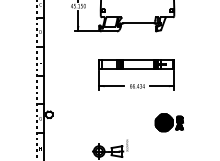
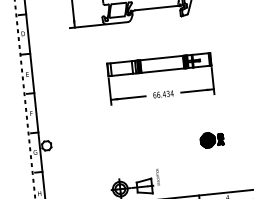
part: (168, 122) -> (211, 139), size x0.6

